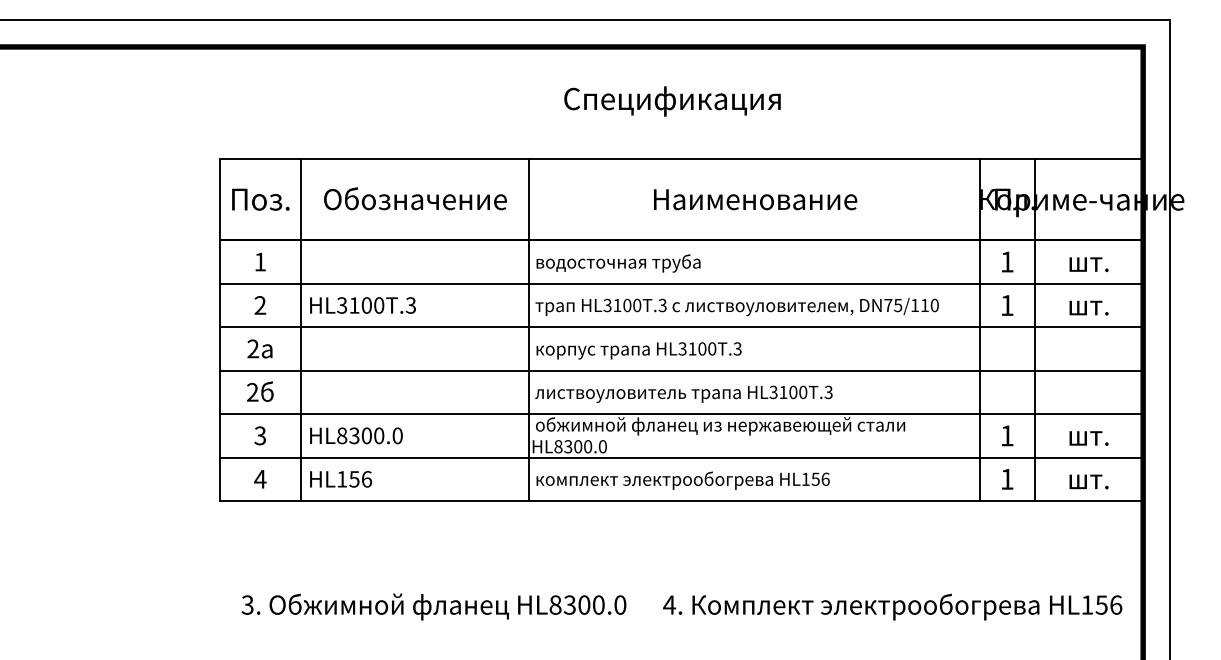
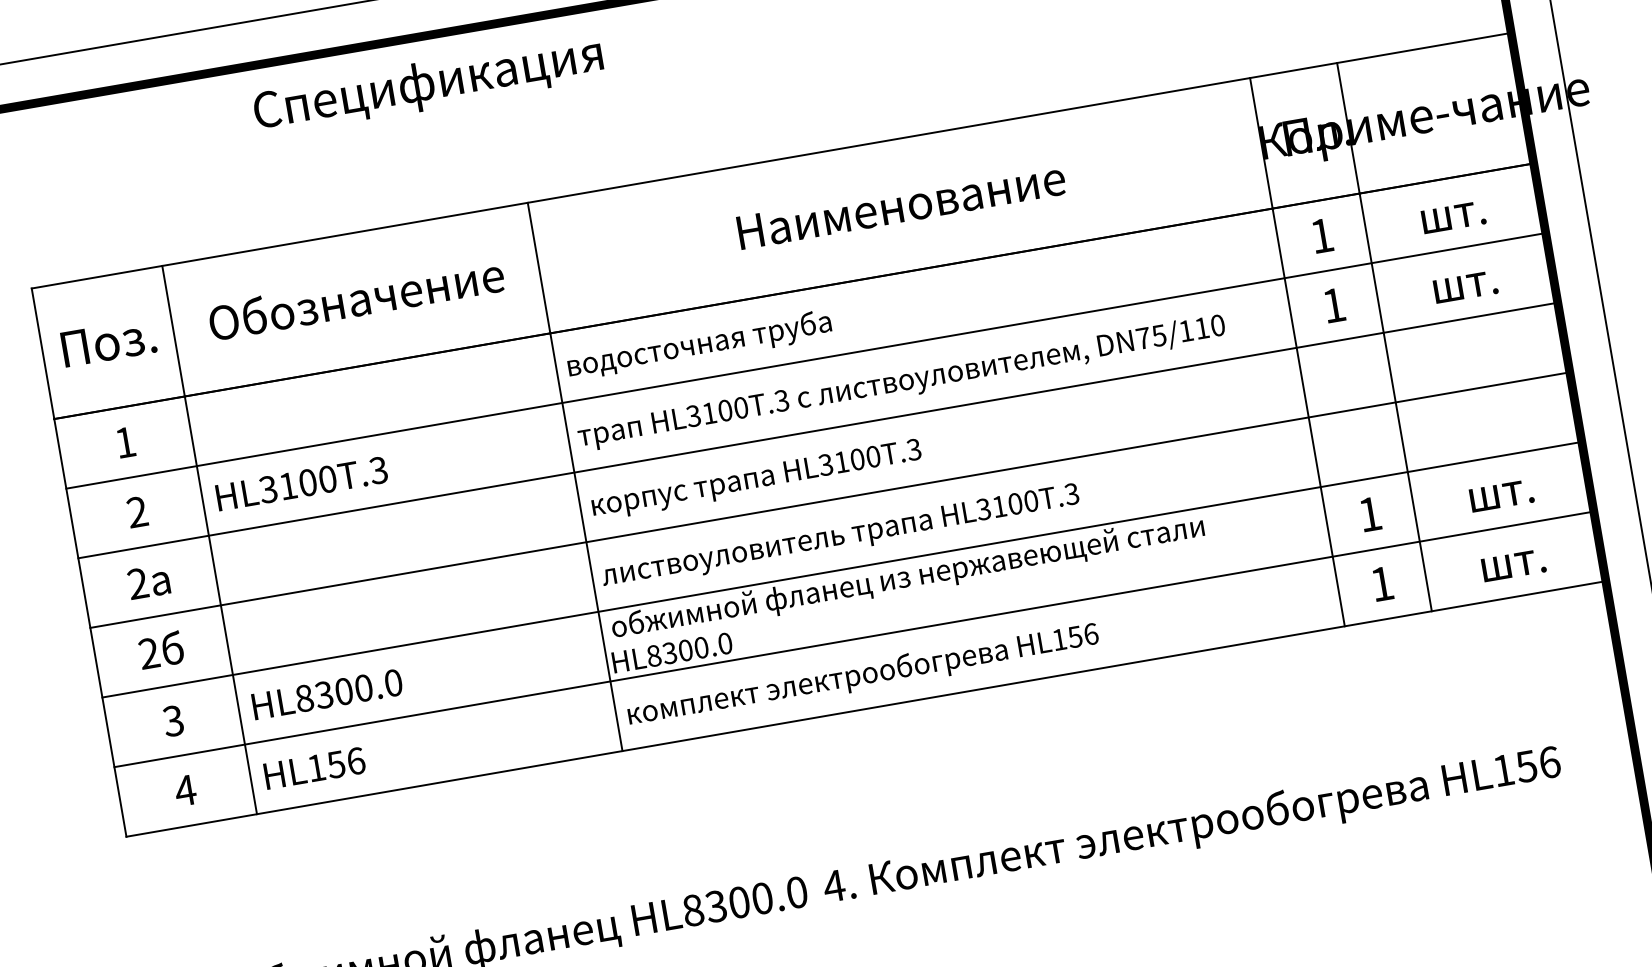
text: (672, 101) -> (428, 85), moved
text: (892, 606) -> (1191, 826), moved

